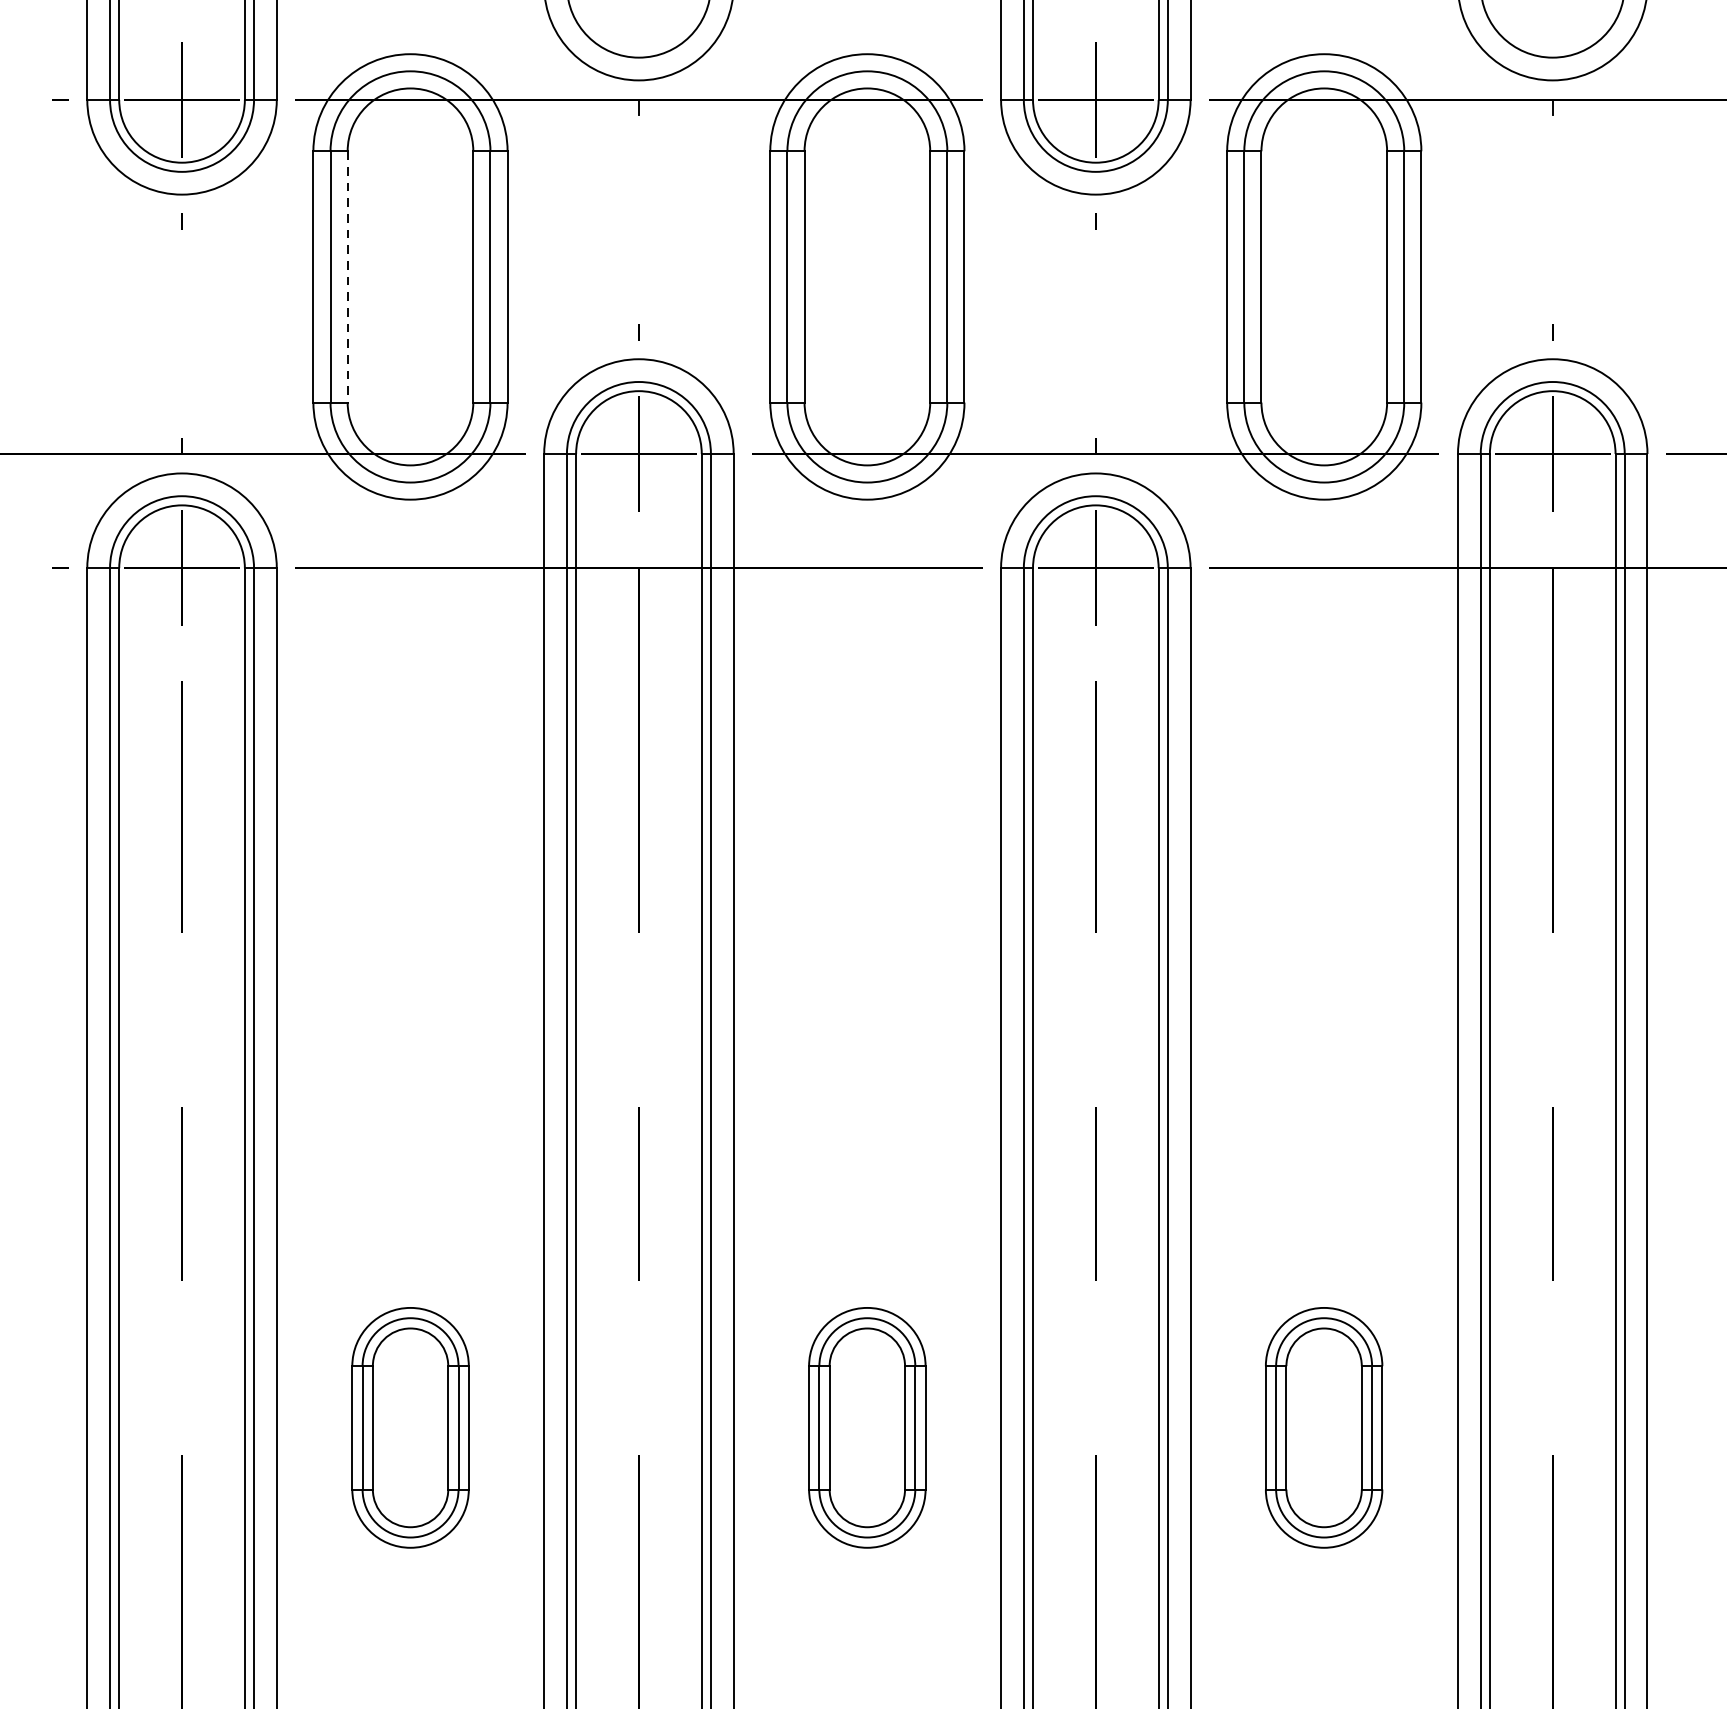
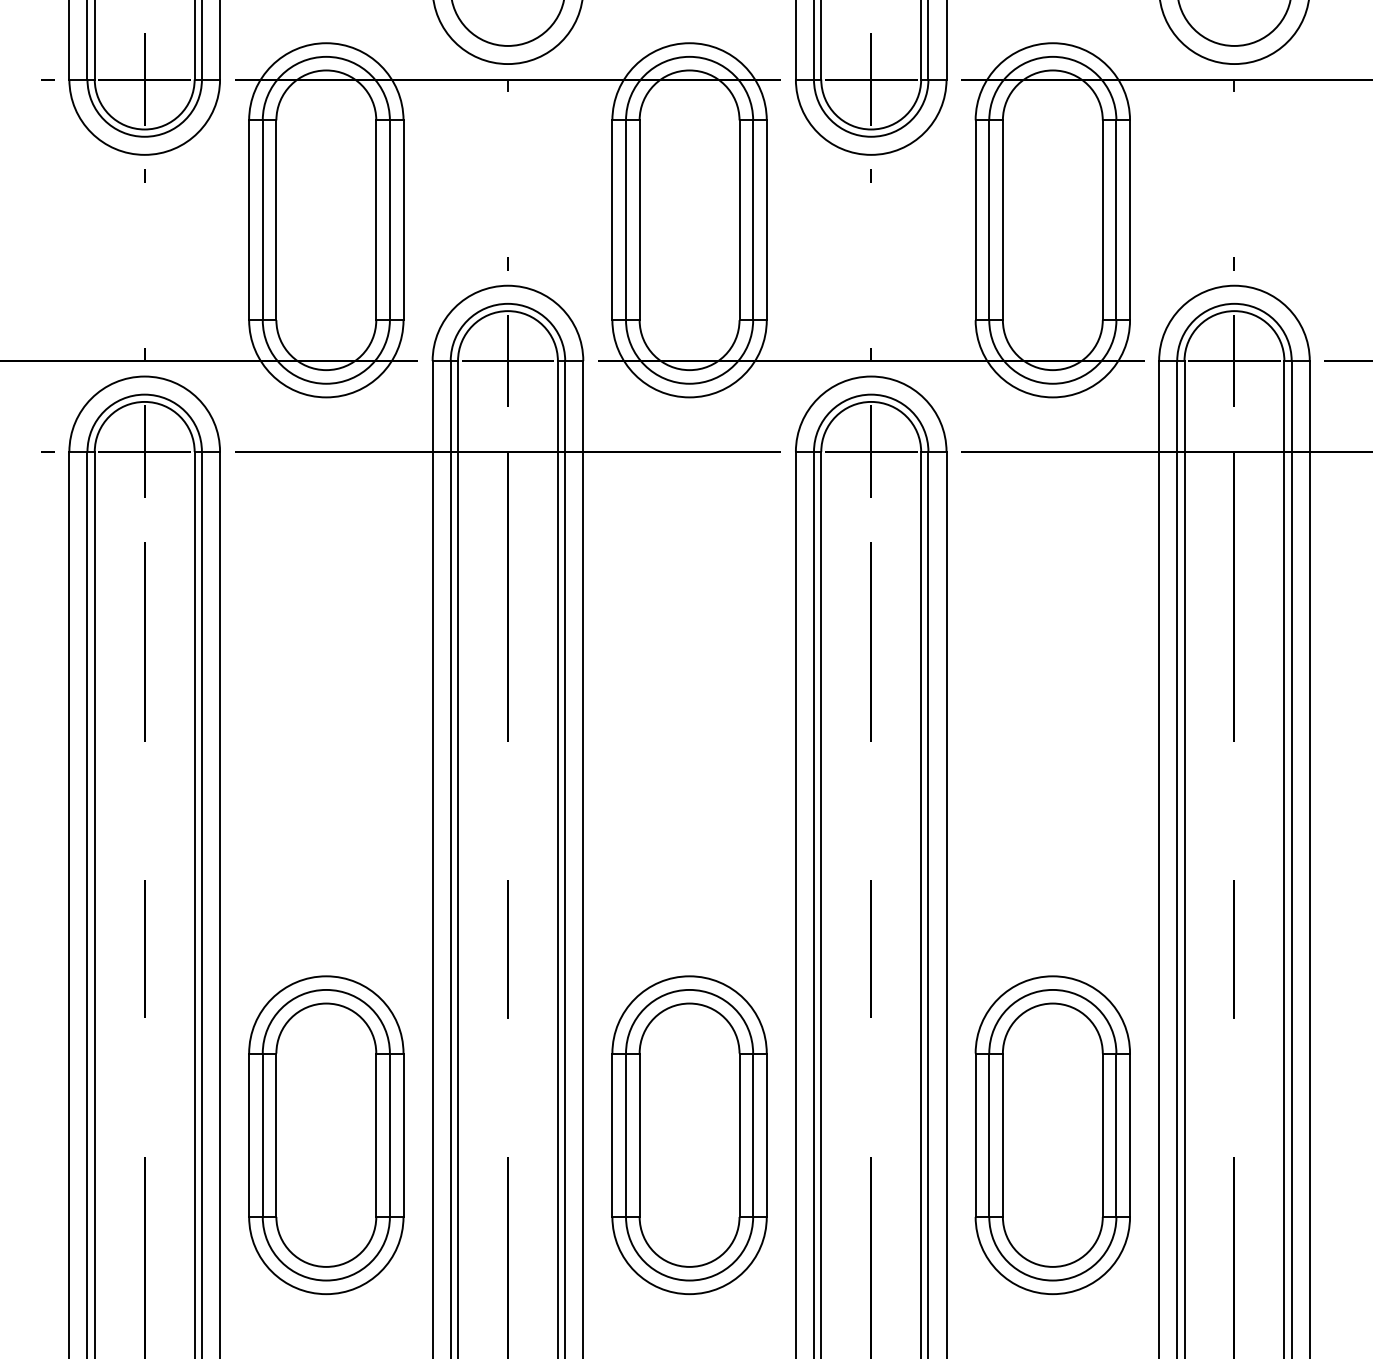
line: (347, 277) -> (276, 220), dashed -> solid
part: (410, 1428) -> (326, 1135), size x1.67
part: (867, 1428) -> (689, 1135), size x1.67
part: (1323, 1428) -> (1052, 1135), size x1.67

